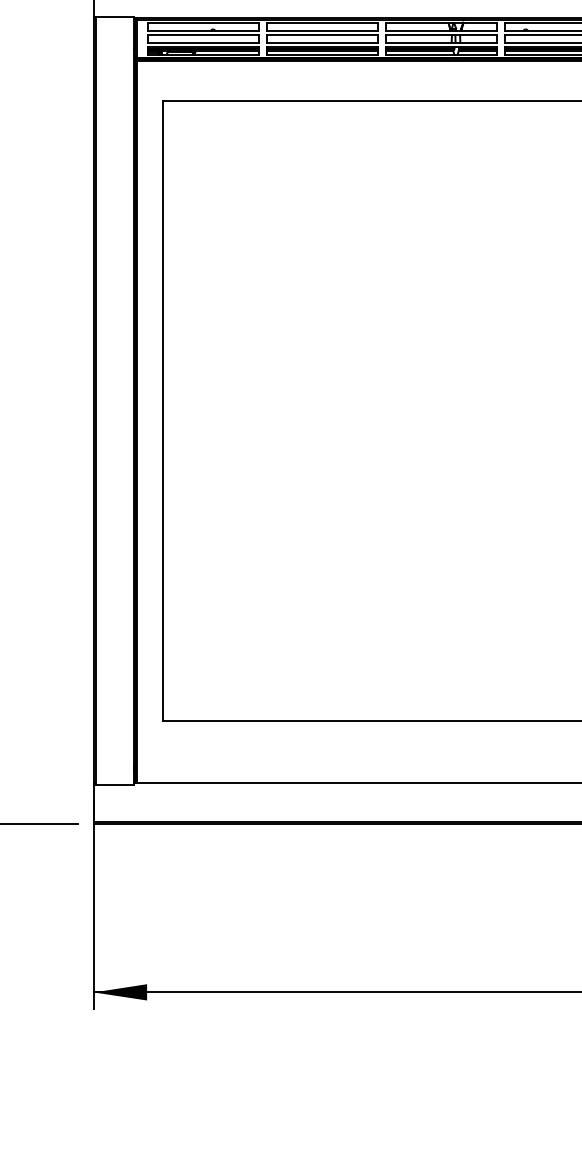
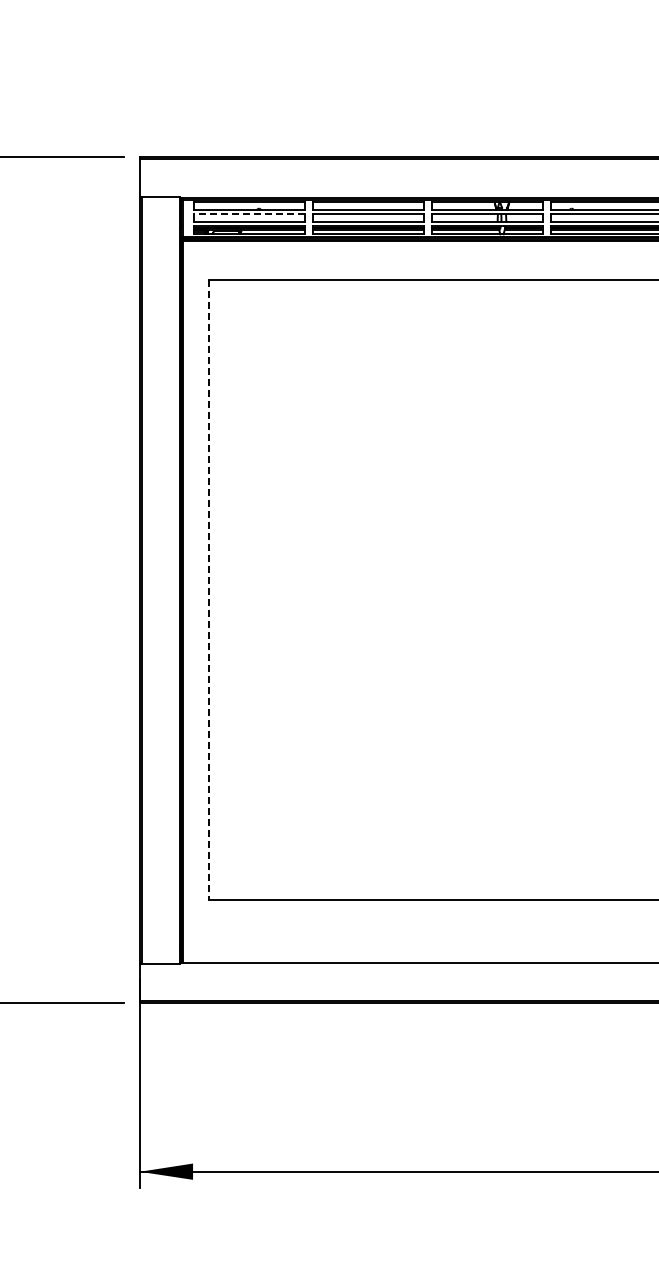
line: (203, 35) -> (249, 214), solid -> dashed
line: (162, 411) -> (208, 590), solid -> dashed

